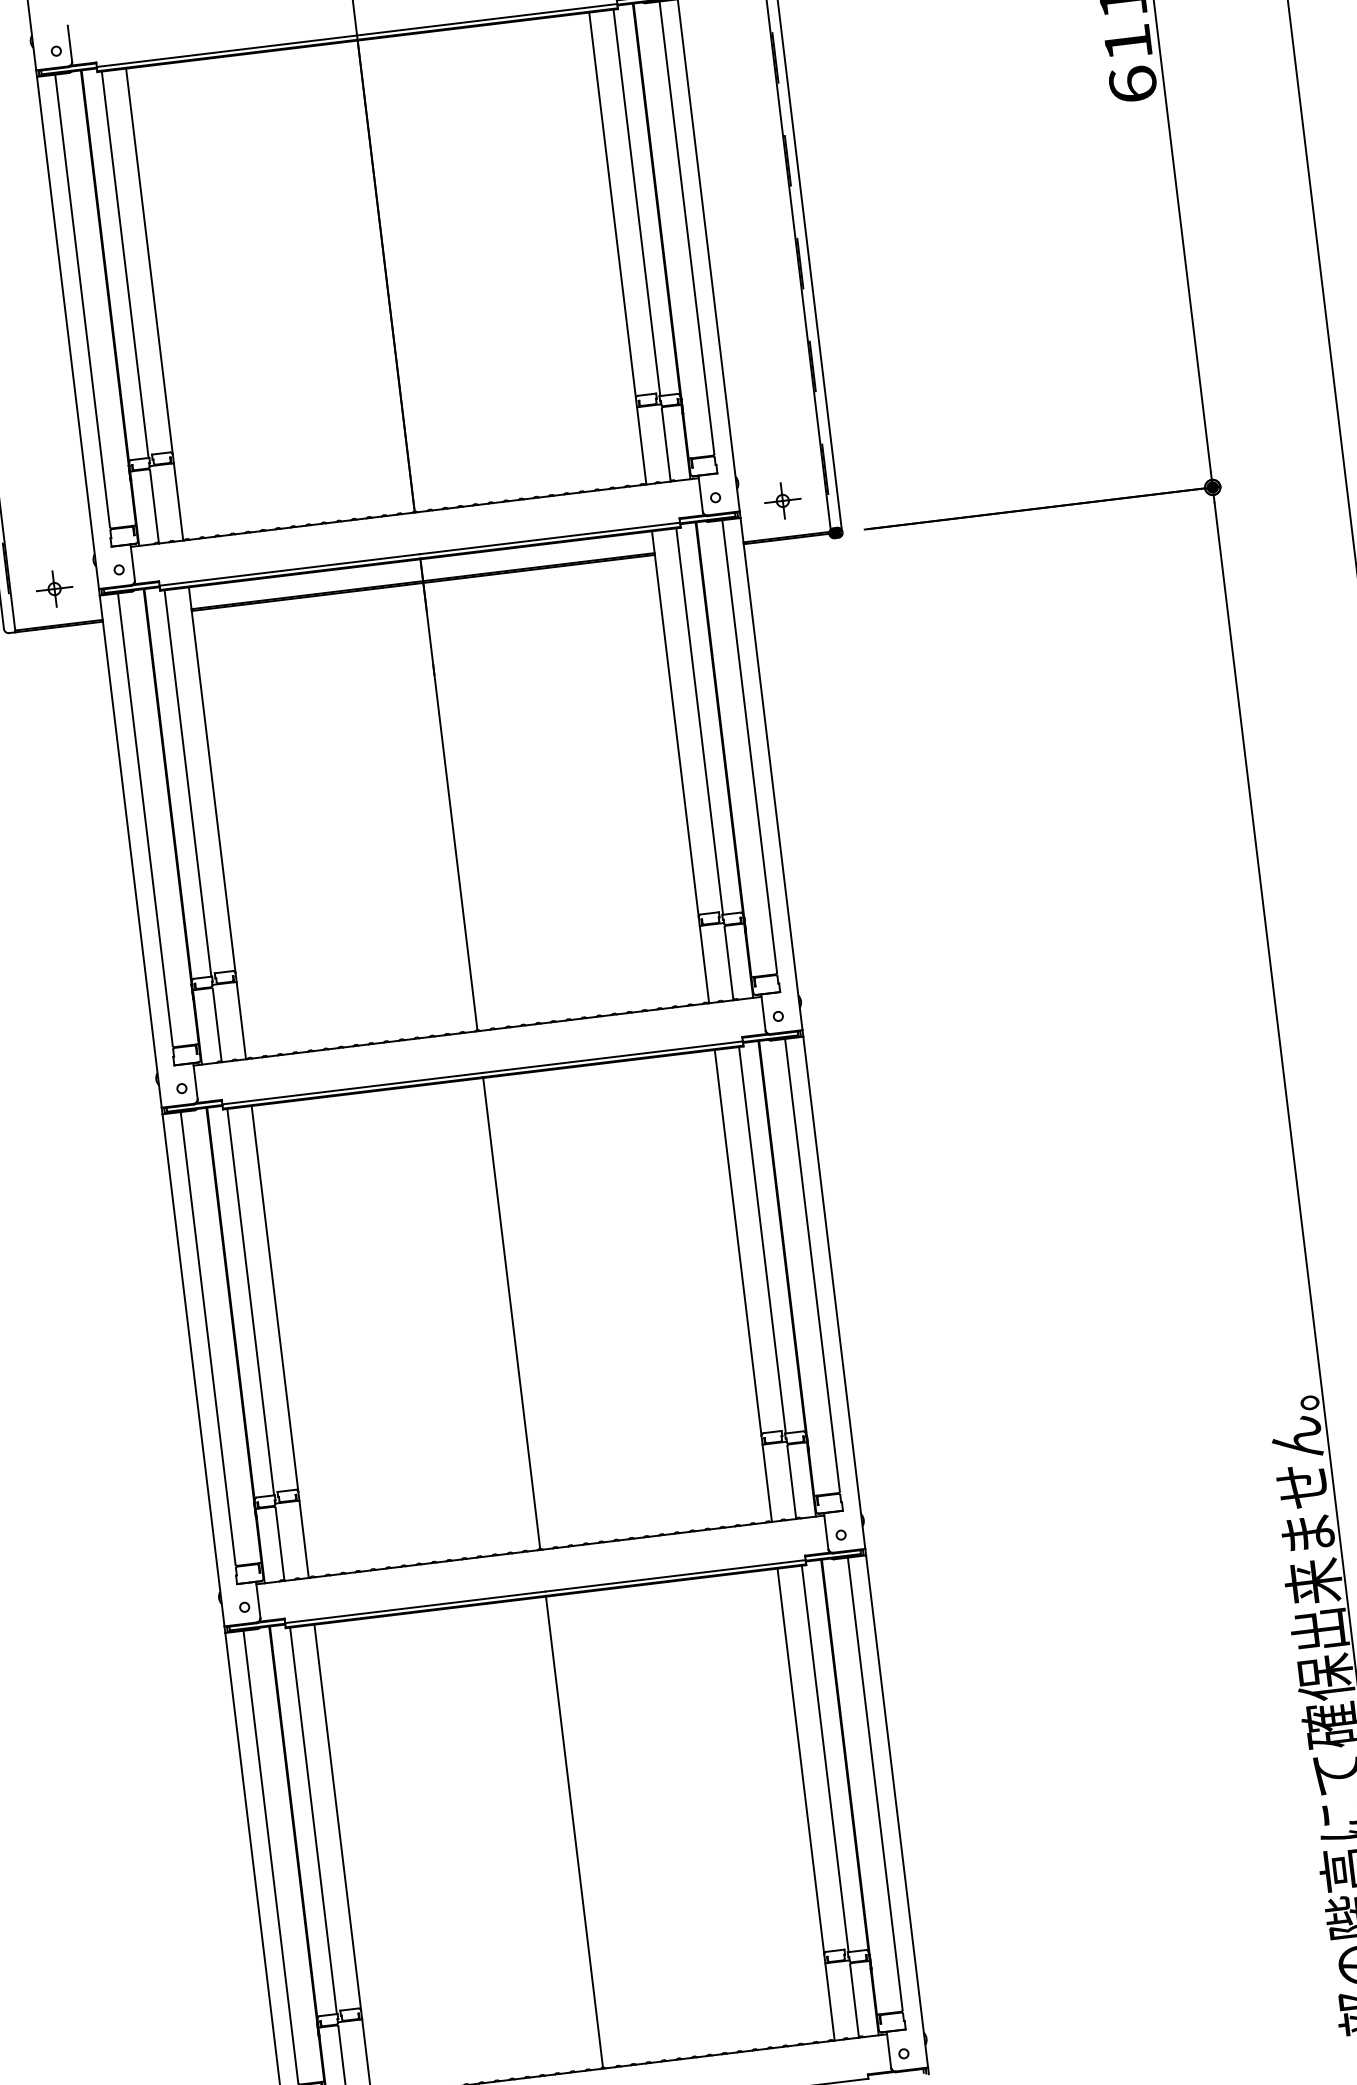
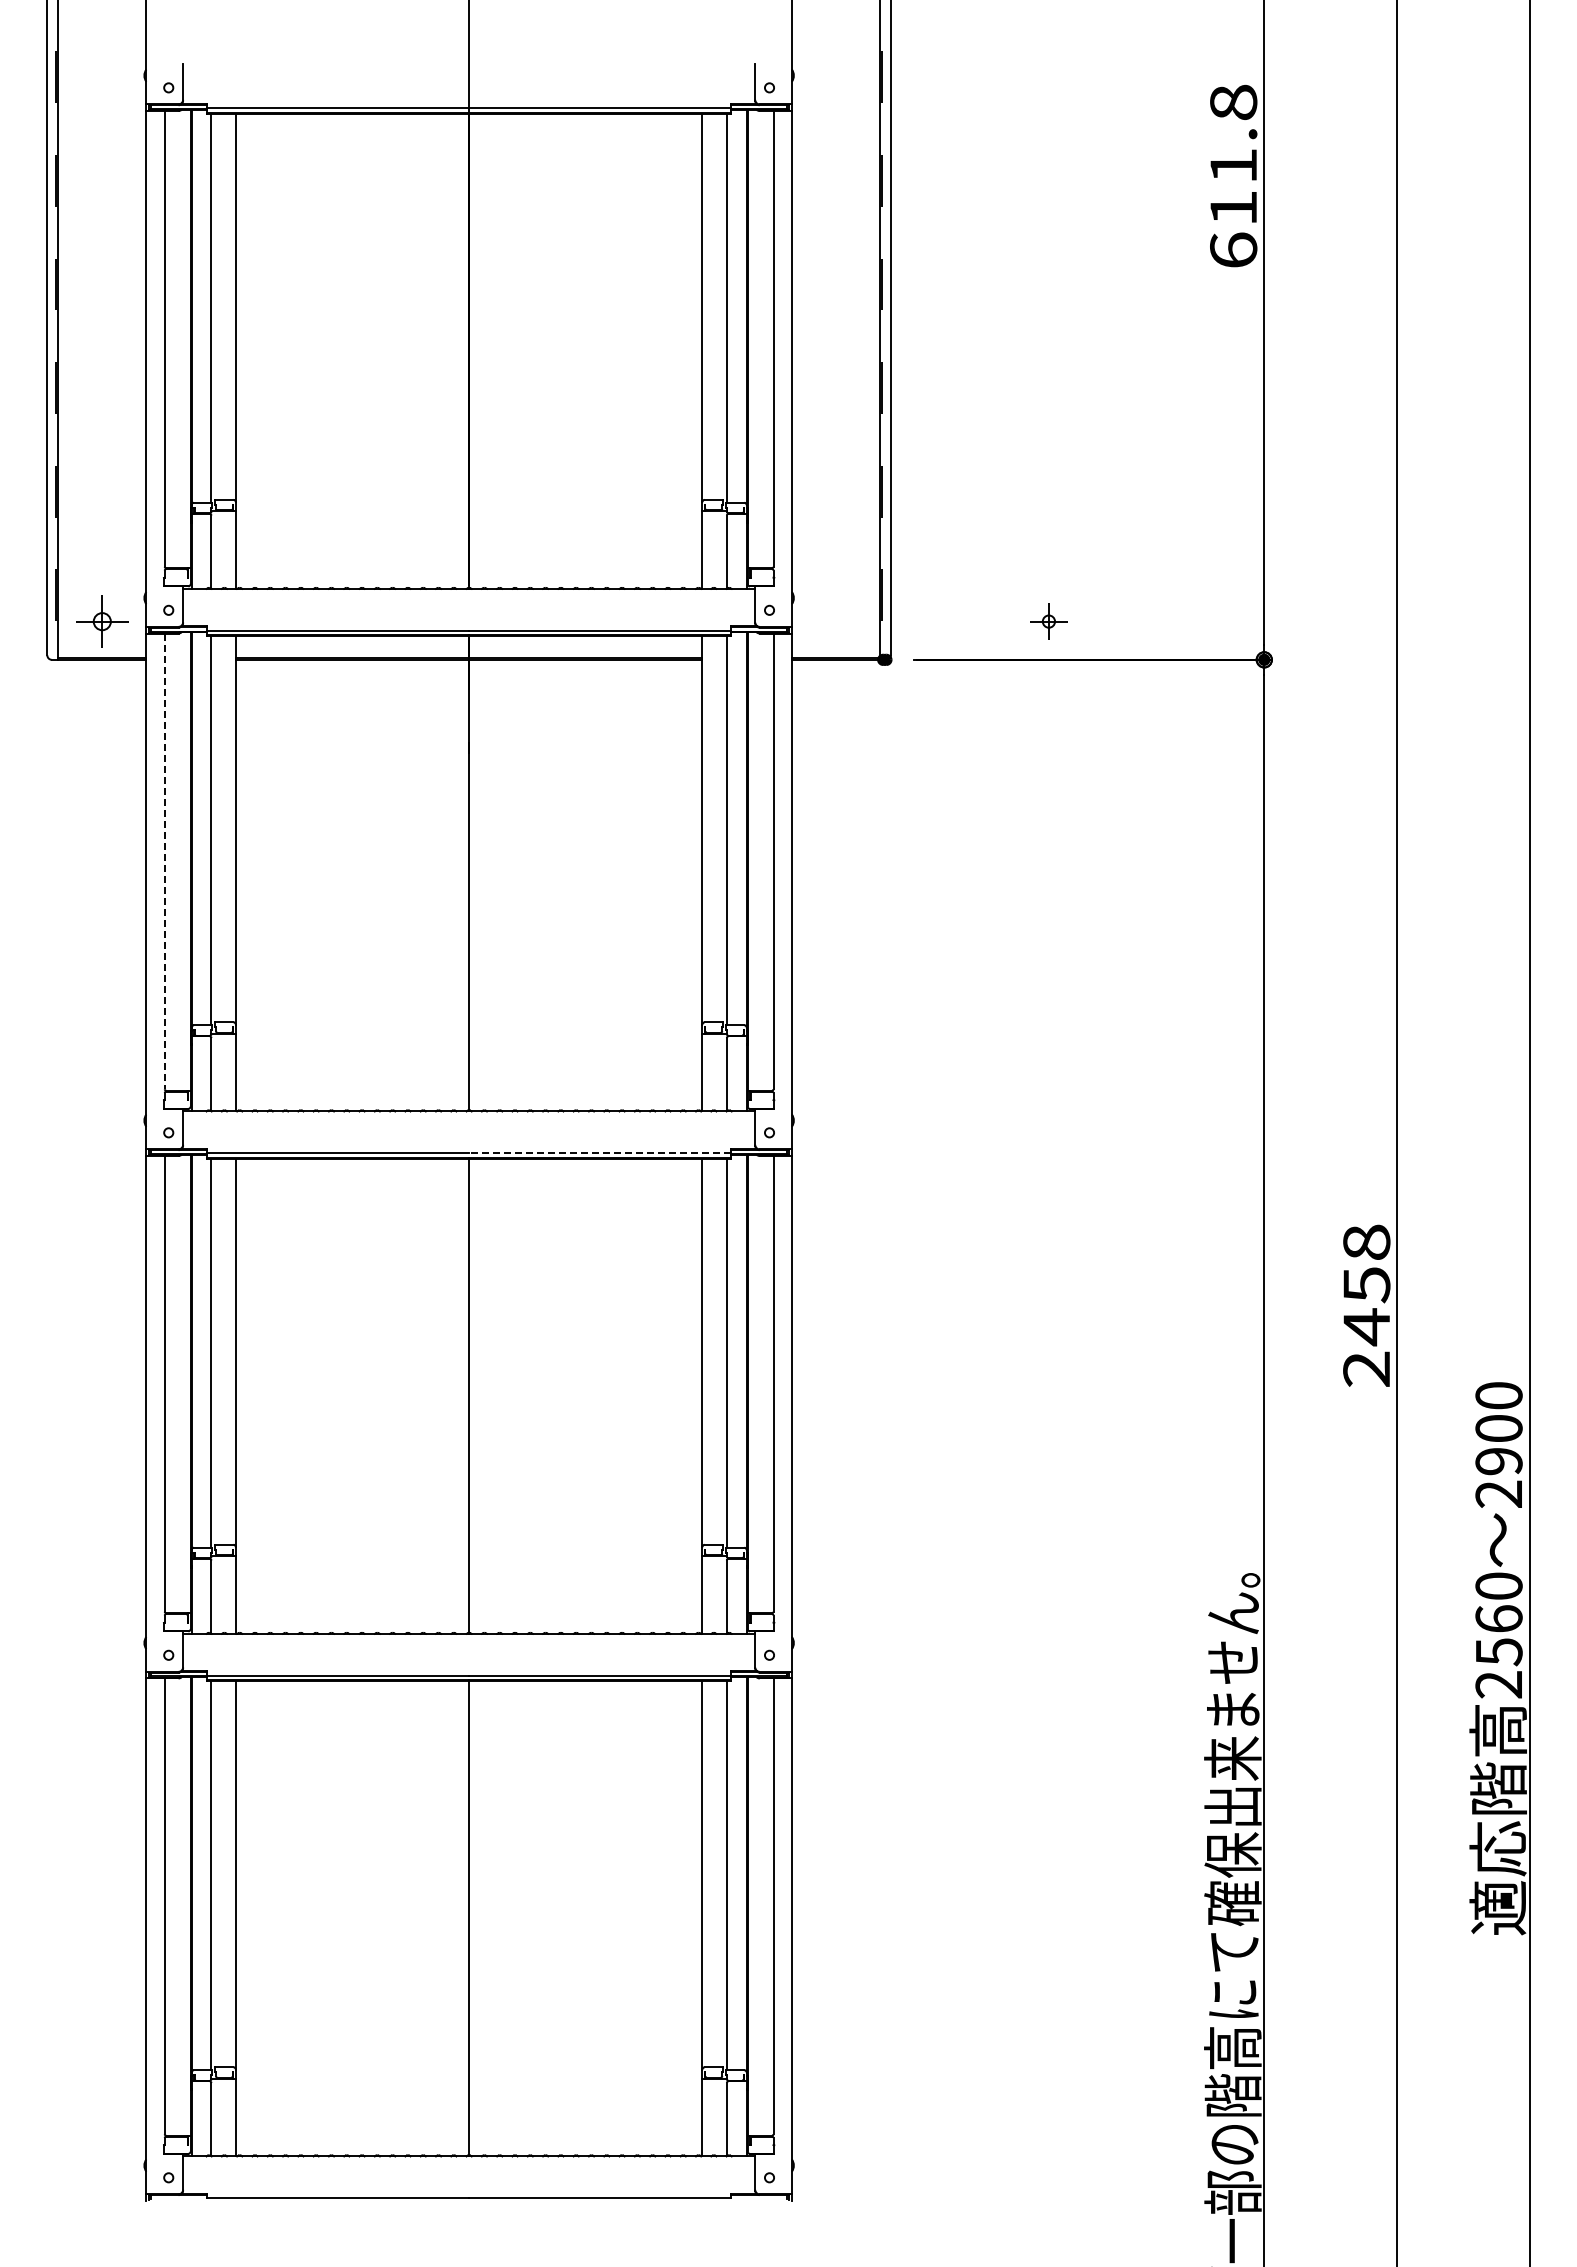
part: (782, 500) -> (1048, 621), moved
part: (54, 588) -> (102, 621), size x1.4
line: (145, 819) -> (164, 861), solid -> dashed
line: (612, 1057) -> (599, 1153), solid -> dashed

